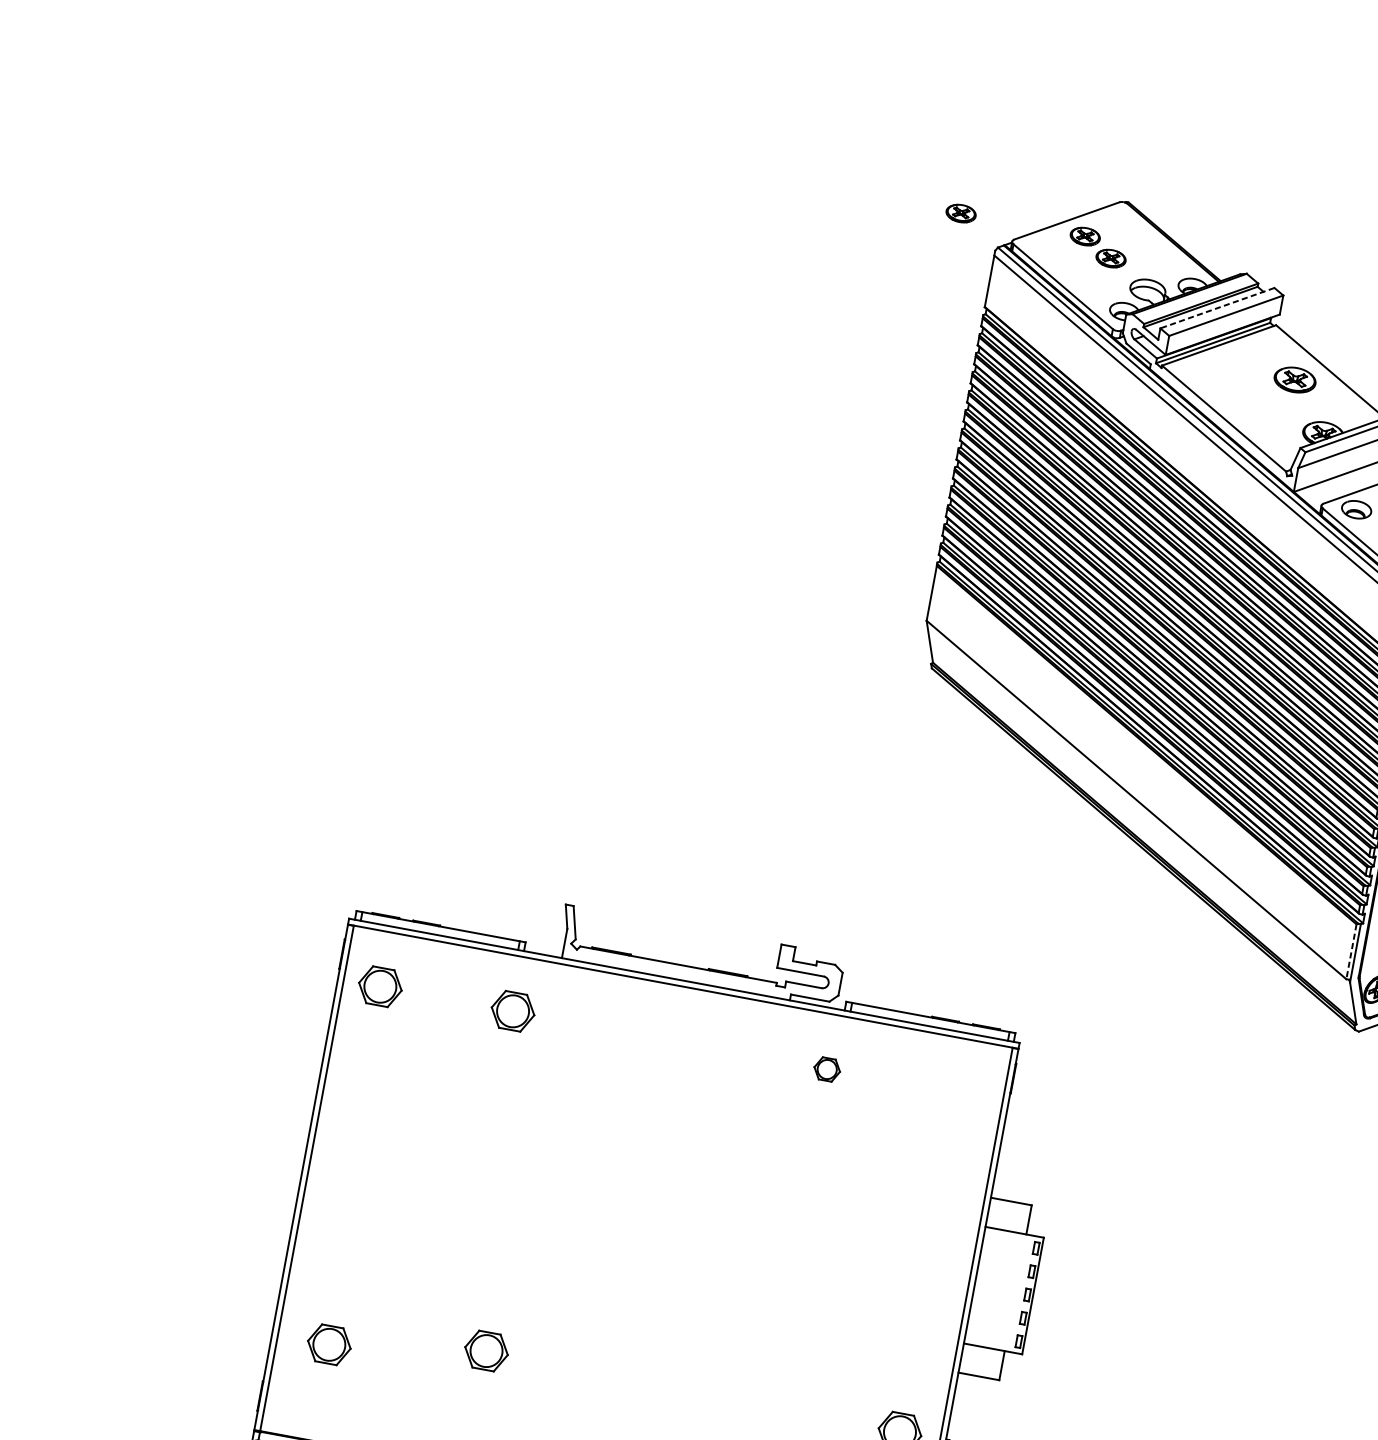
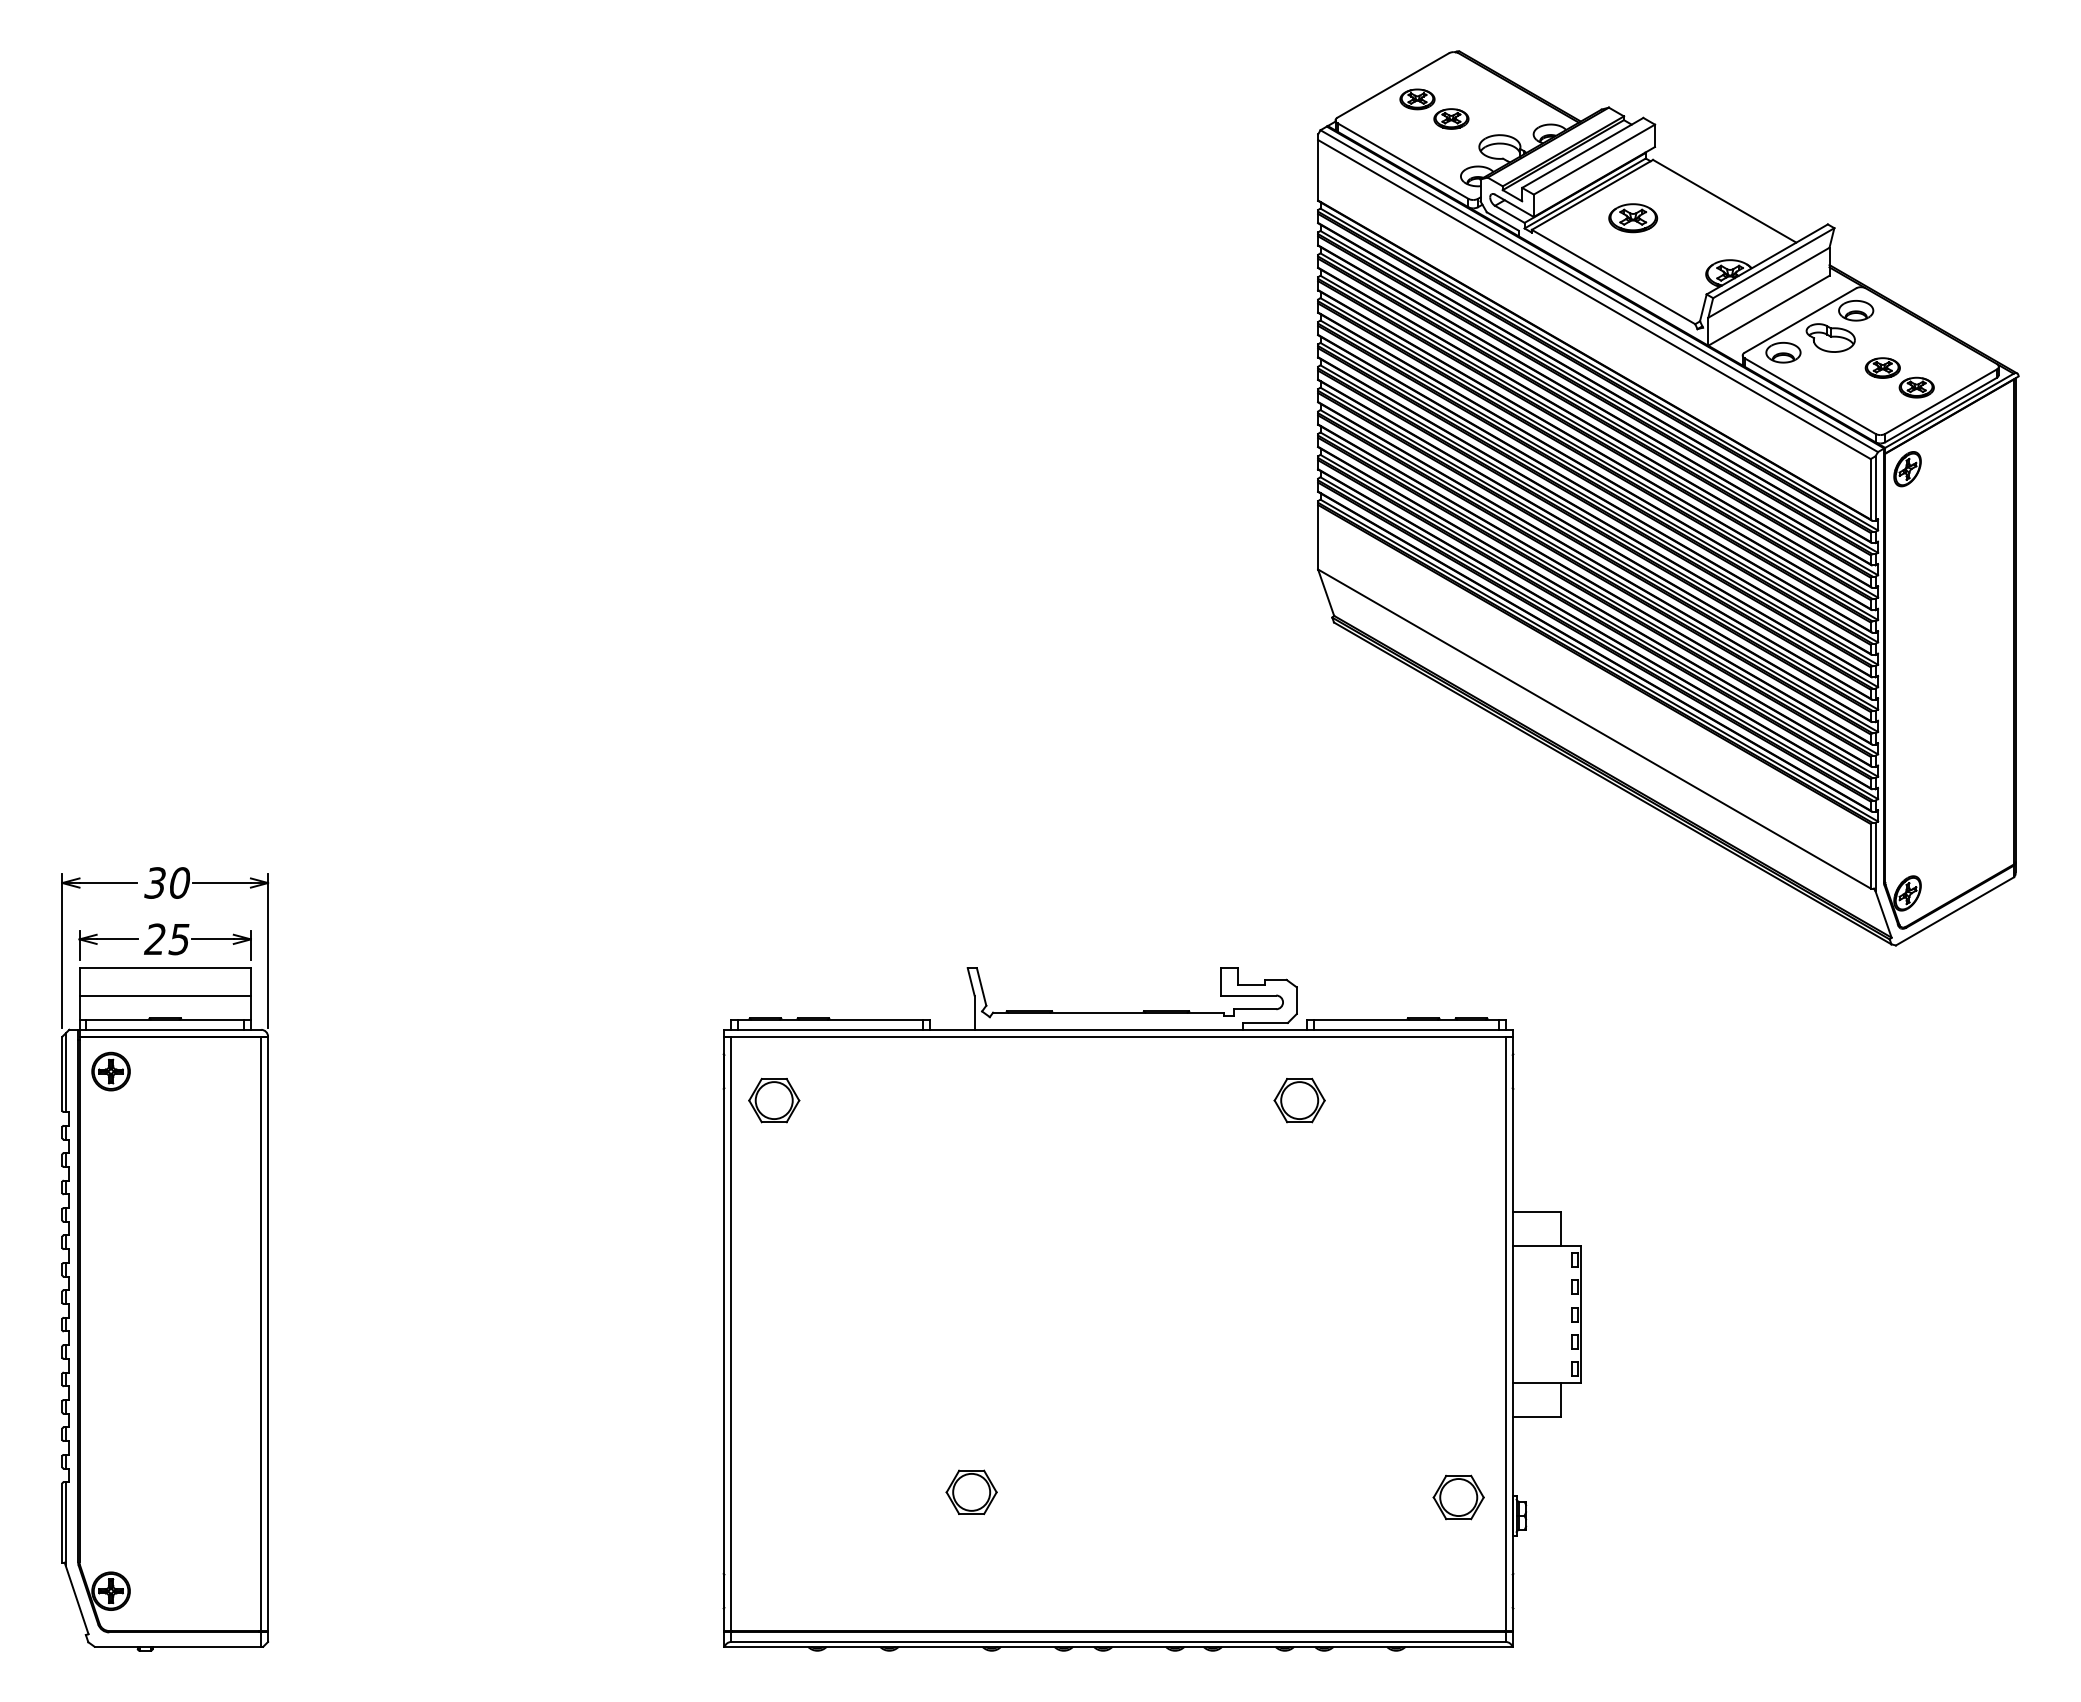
part: (961, 213) -> (1271, 99), removed
line: (1217, 307) -> (1582, 152), dashed -> solid
part: (1295, 380) -> (1633, 218), moved
line: (1351, 951) -> (1870, 856), dashed -> solid
part: (513, 1011) -> (930, 1100), removed
part: (827, 1069) -> (1299, 1100), size x1.67
part: (329, 1344) -> (791, 1517), removed

